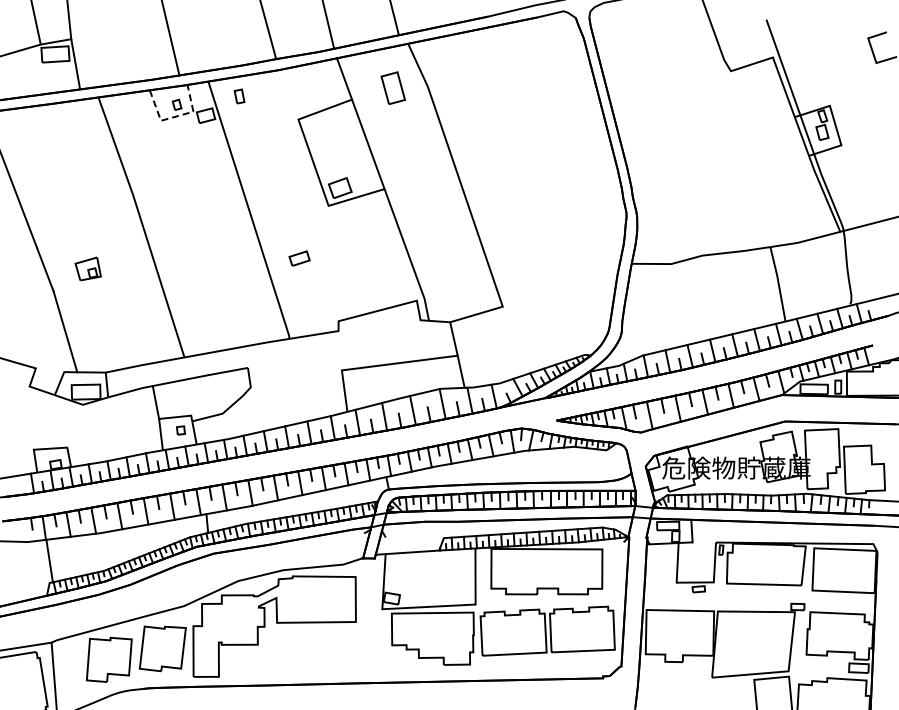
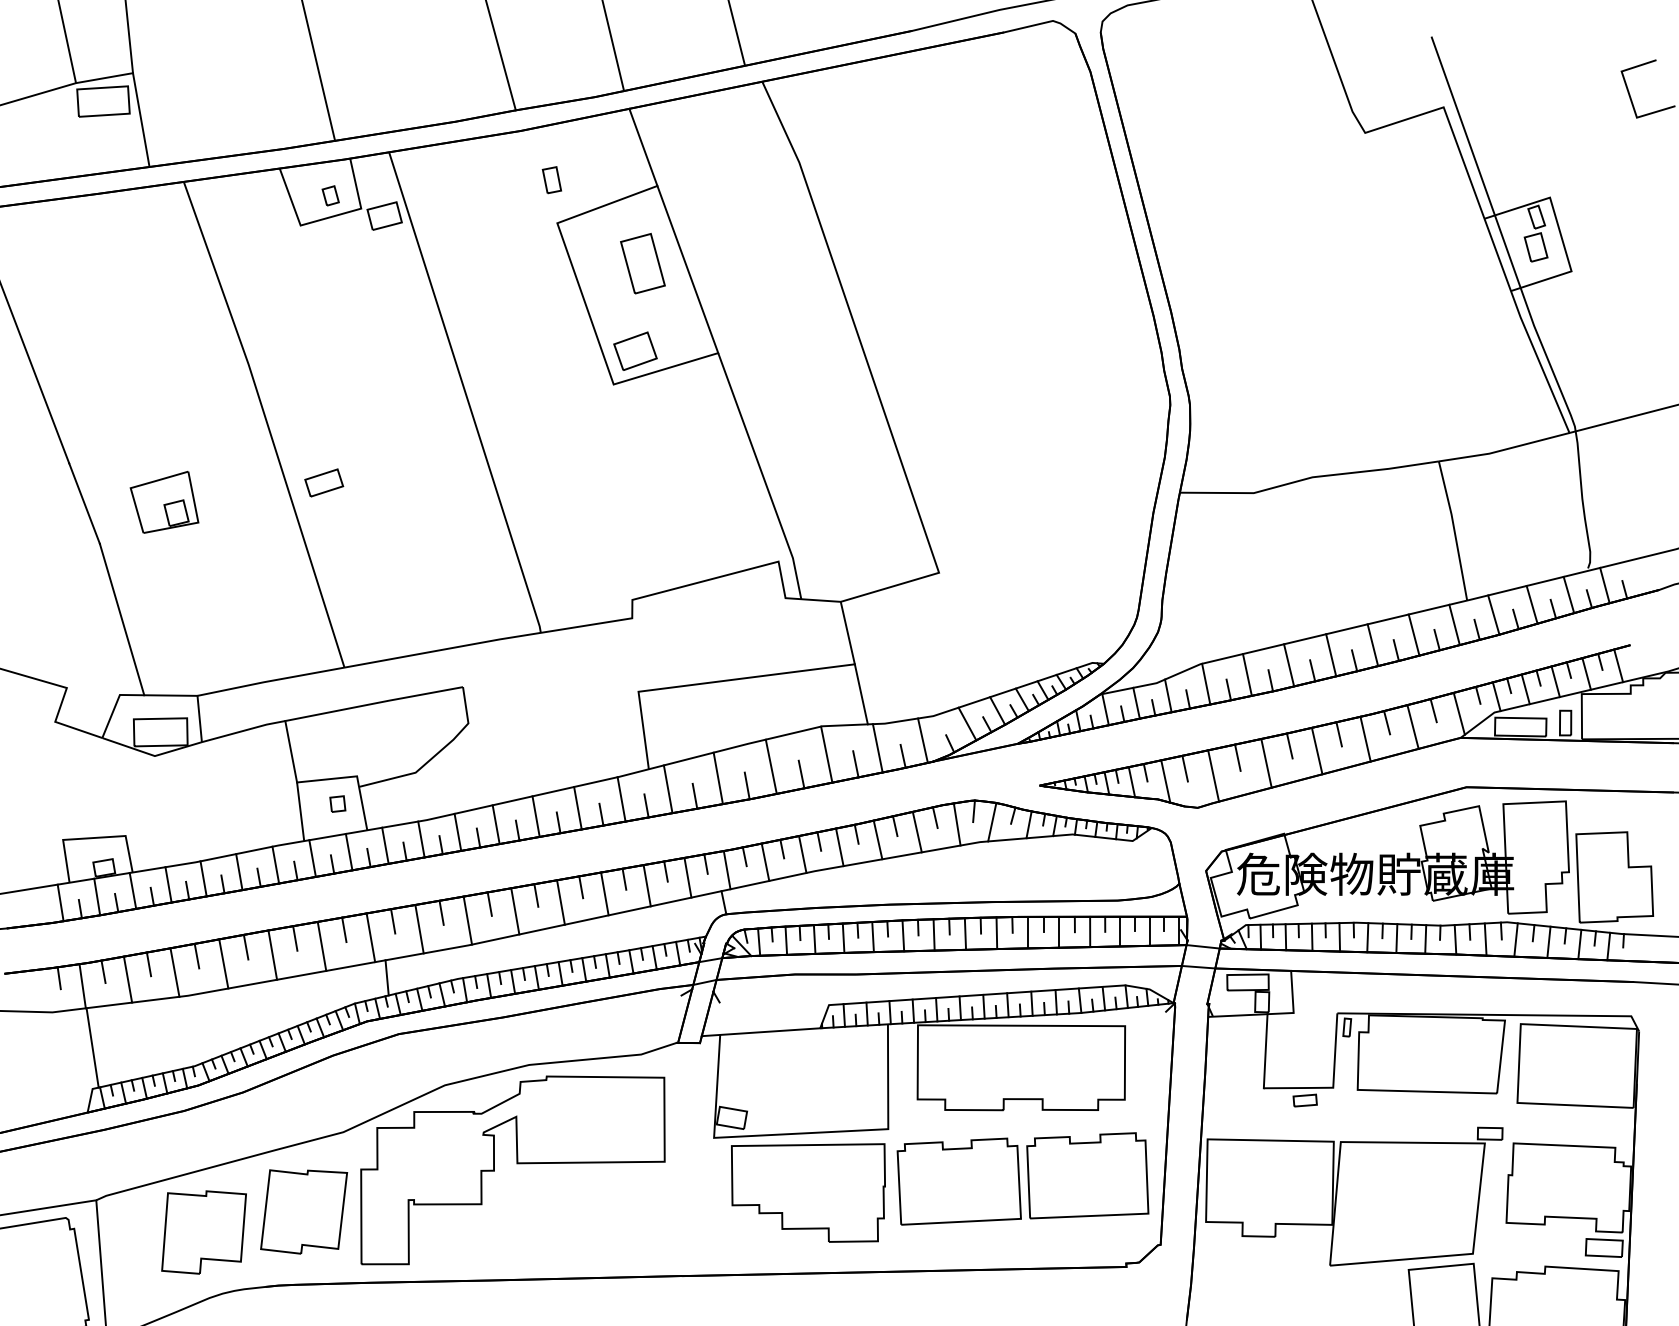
part: (392, 87) -> (641, 262), moved
part: (239, 96) -> (551, 180), moved
line: (175, 116) -> (327, 217), dashed -> solid
part: (299, 258) -> (323, 482), moved
part: (88, 268) -> (165, 501), size x1.43

